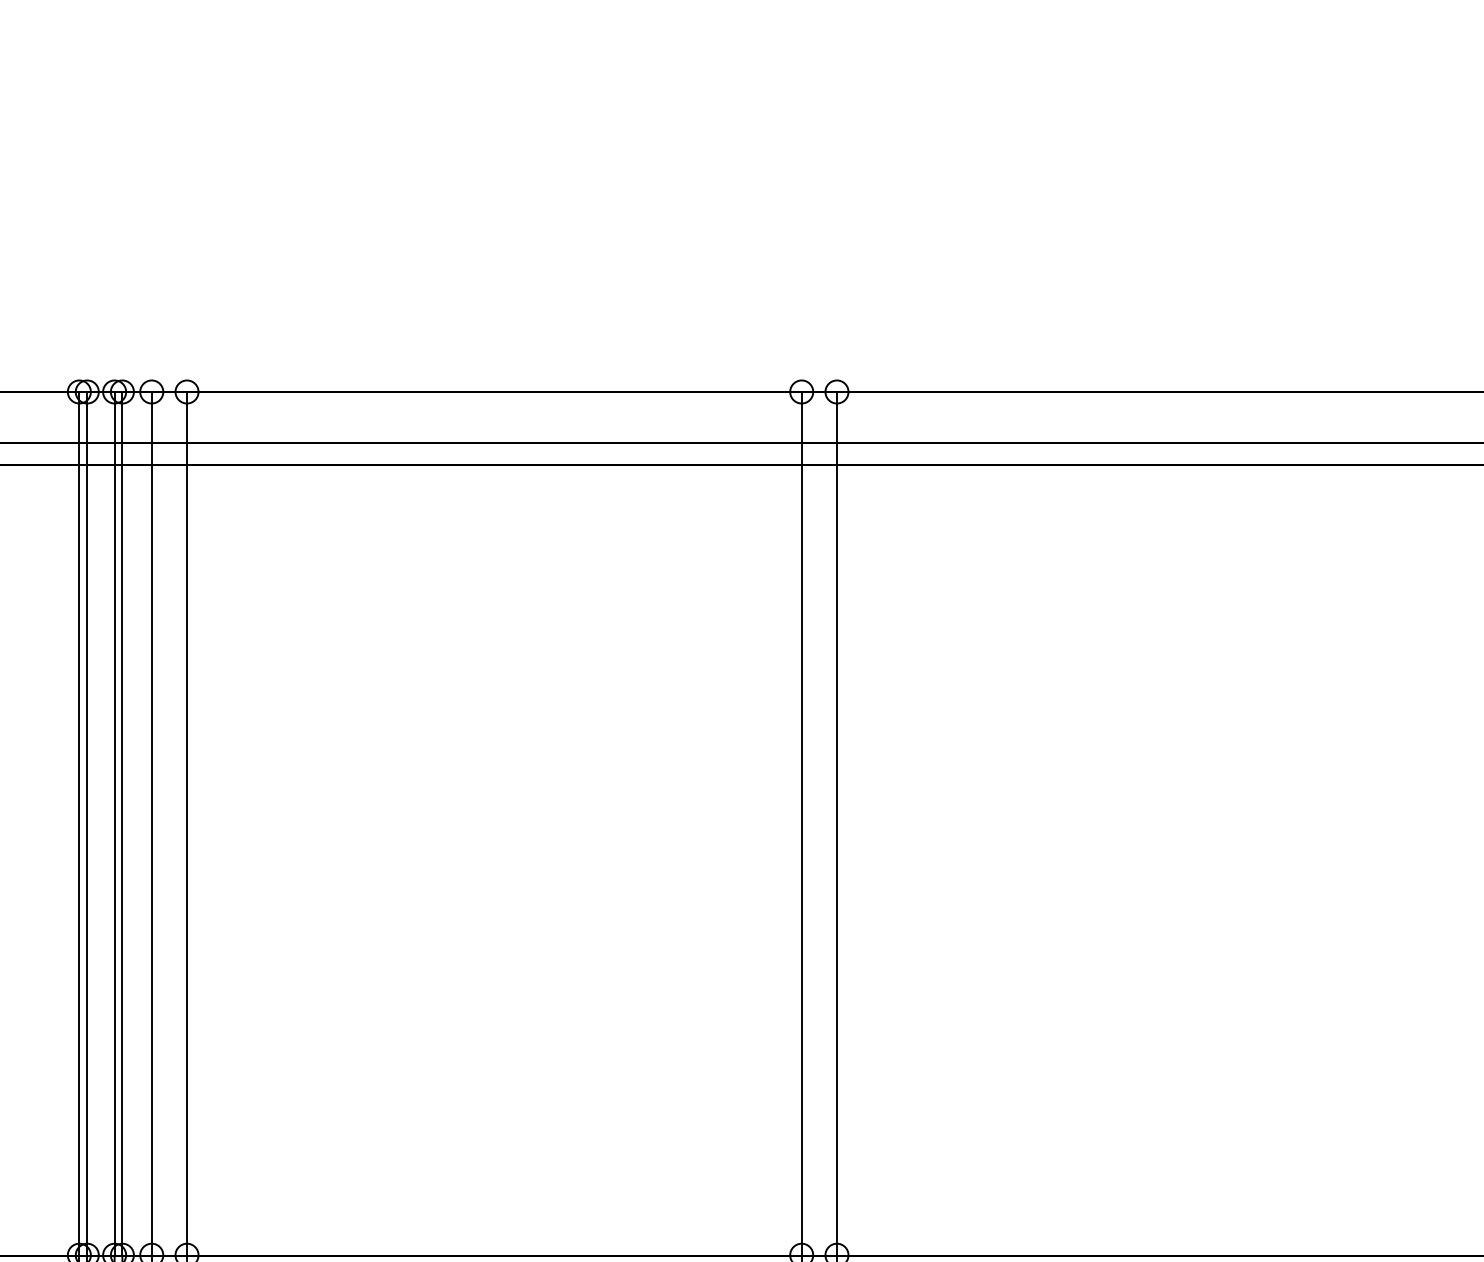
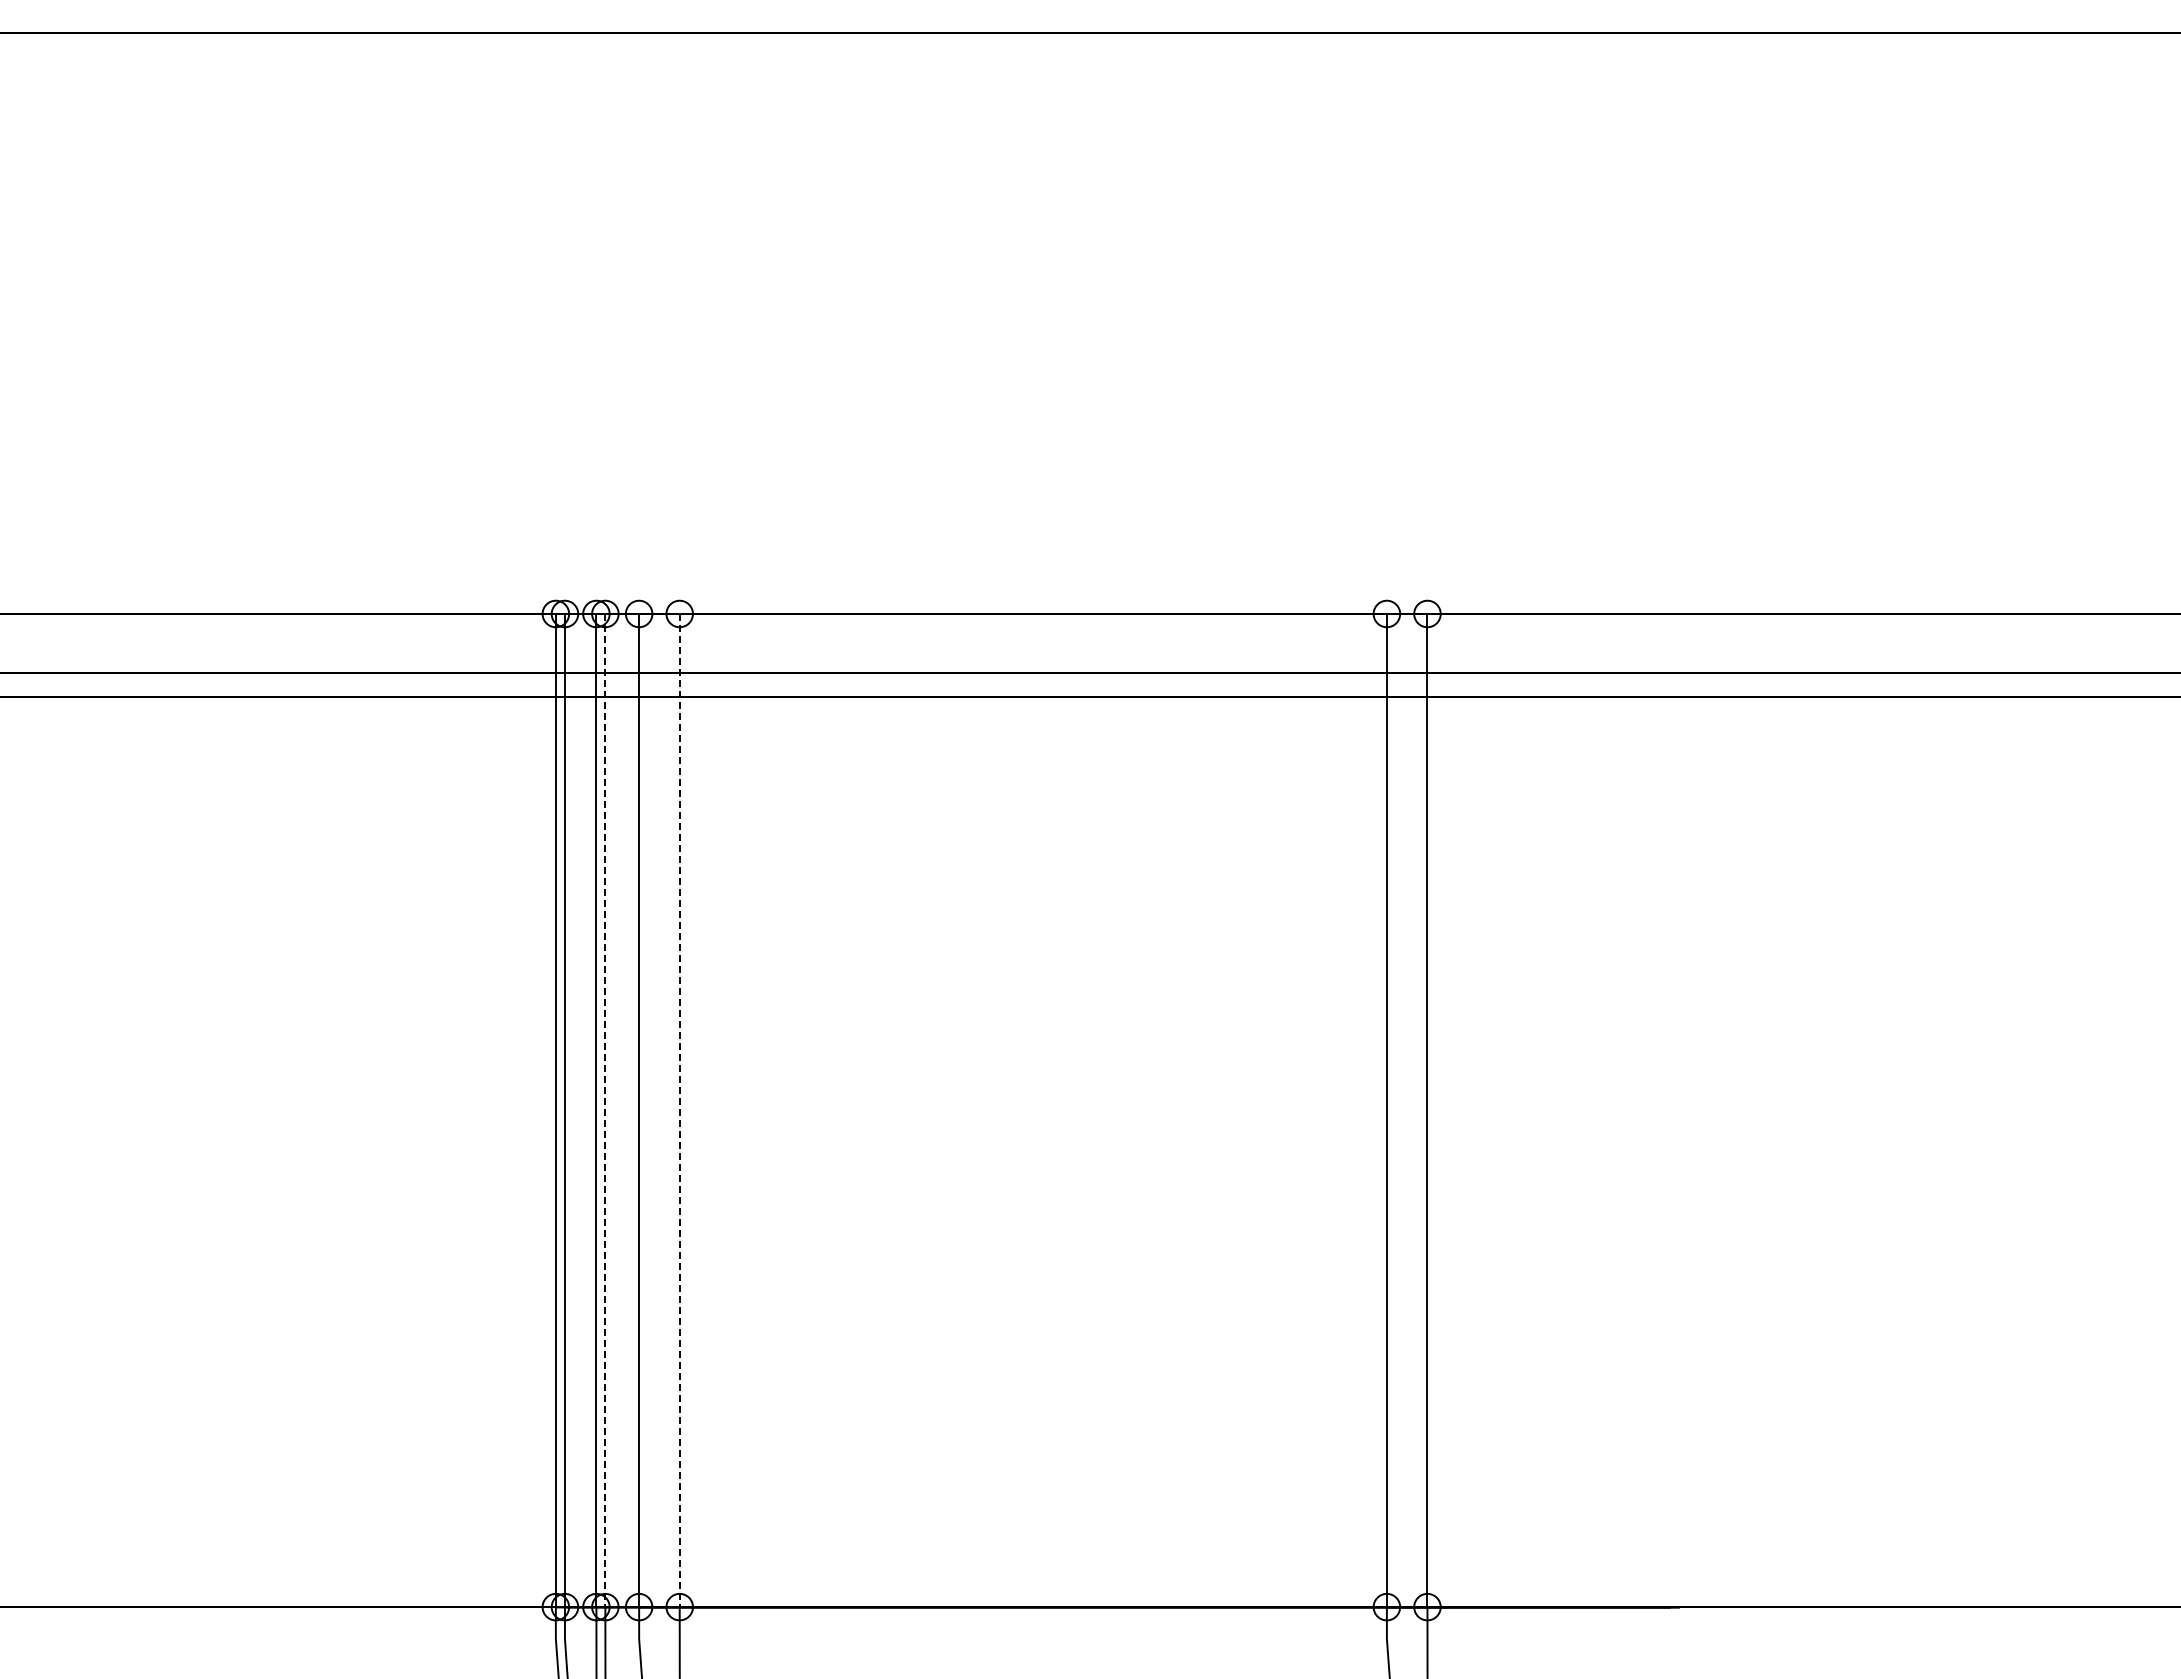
line: (122, 823) -> (605, 1110), solid -> dashed
line: (186, 823) -> (679, 1110), solid -> dashed

